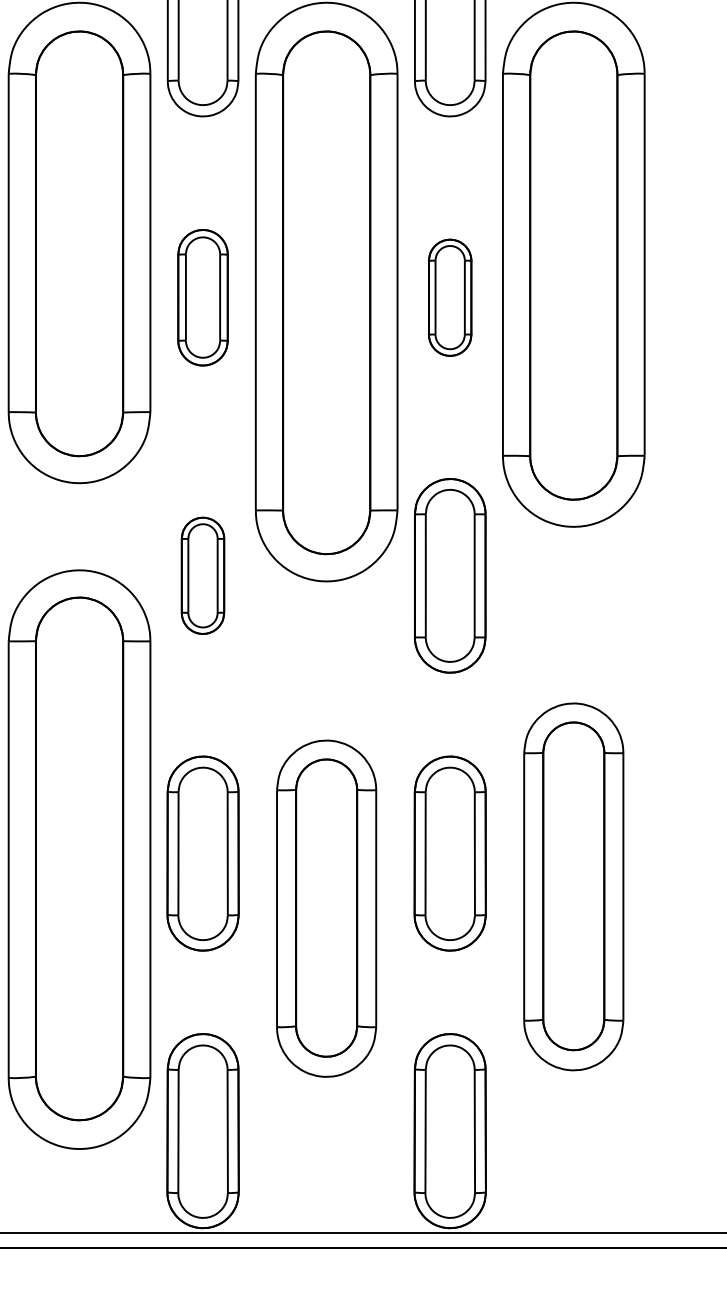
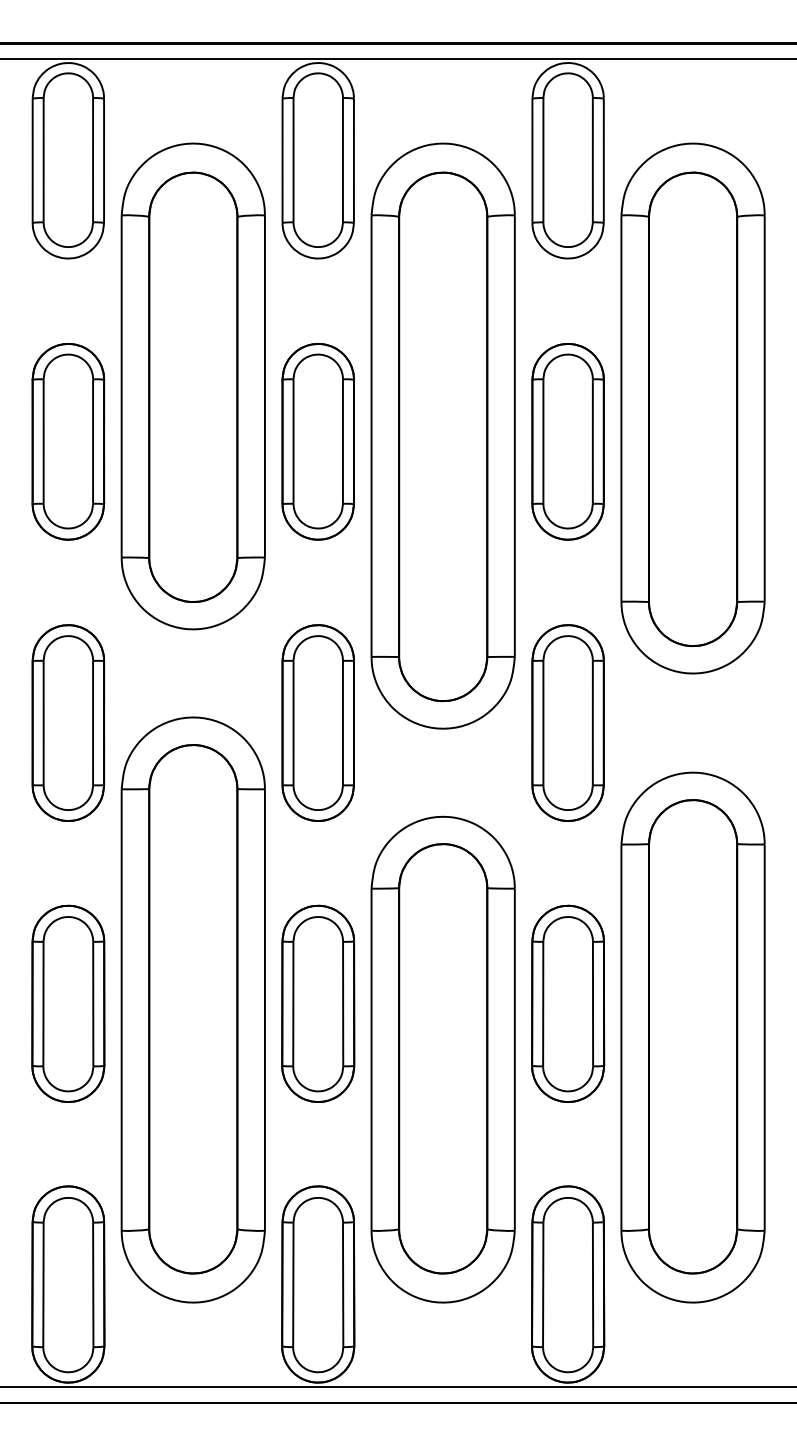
part: (202, 297) -> (317, 441), size x1.43
part: (449, 297) -> (567, 441), size x1.67
part: (202, 575) -> (317, 722), size x1.67
part: (573, 886) -> (692, 1037), size x1.43
part: (325, 908) -> (442, 1059), size x1.43

